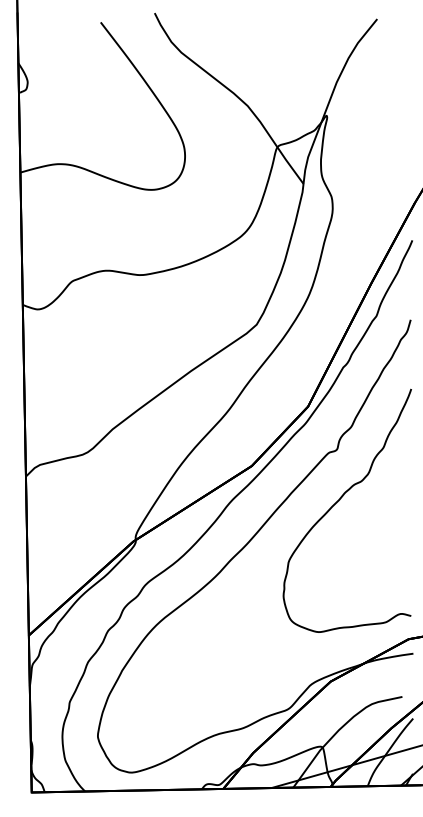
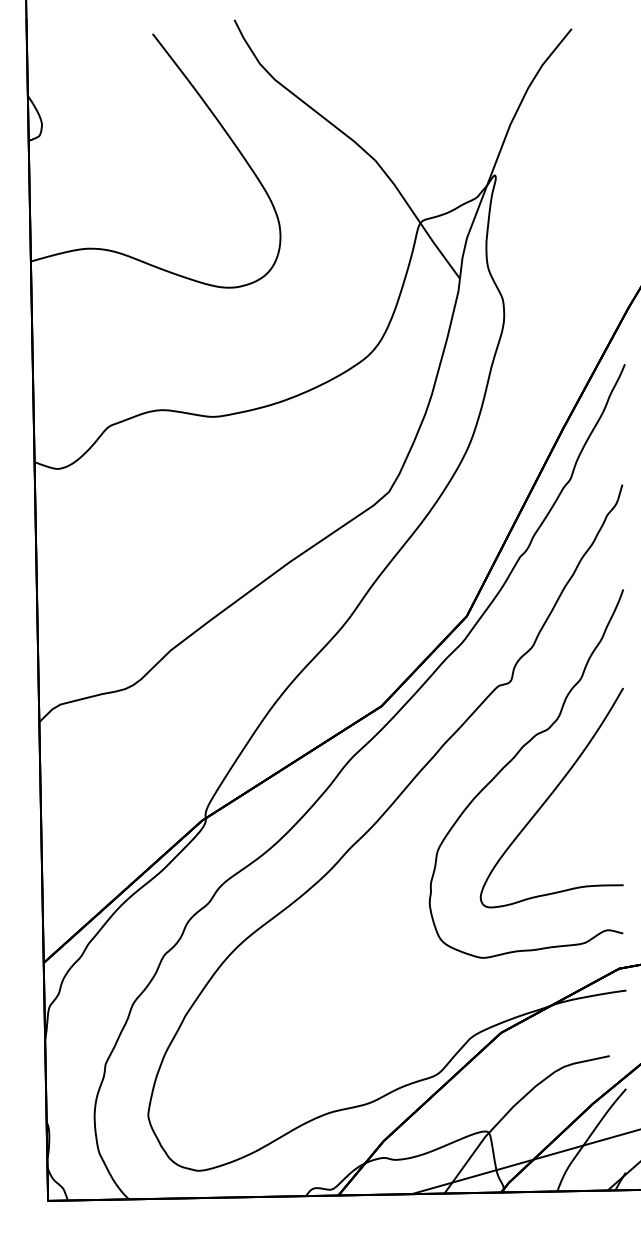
part: (363, 526) -> (550, 797), added

